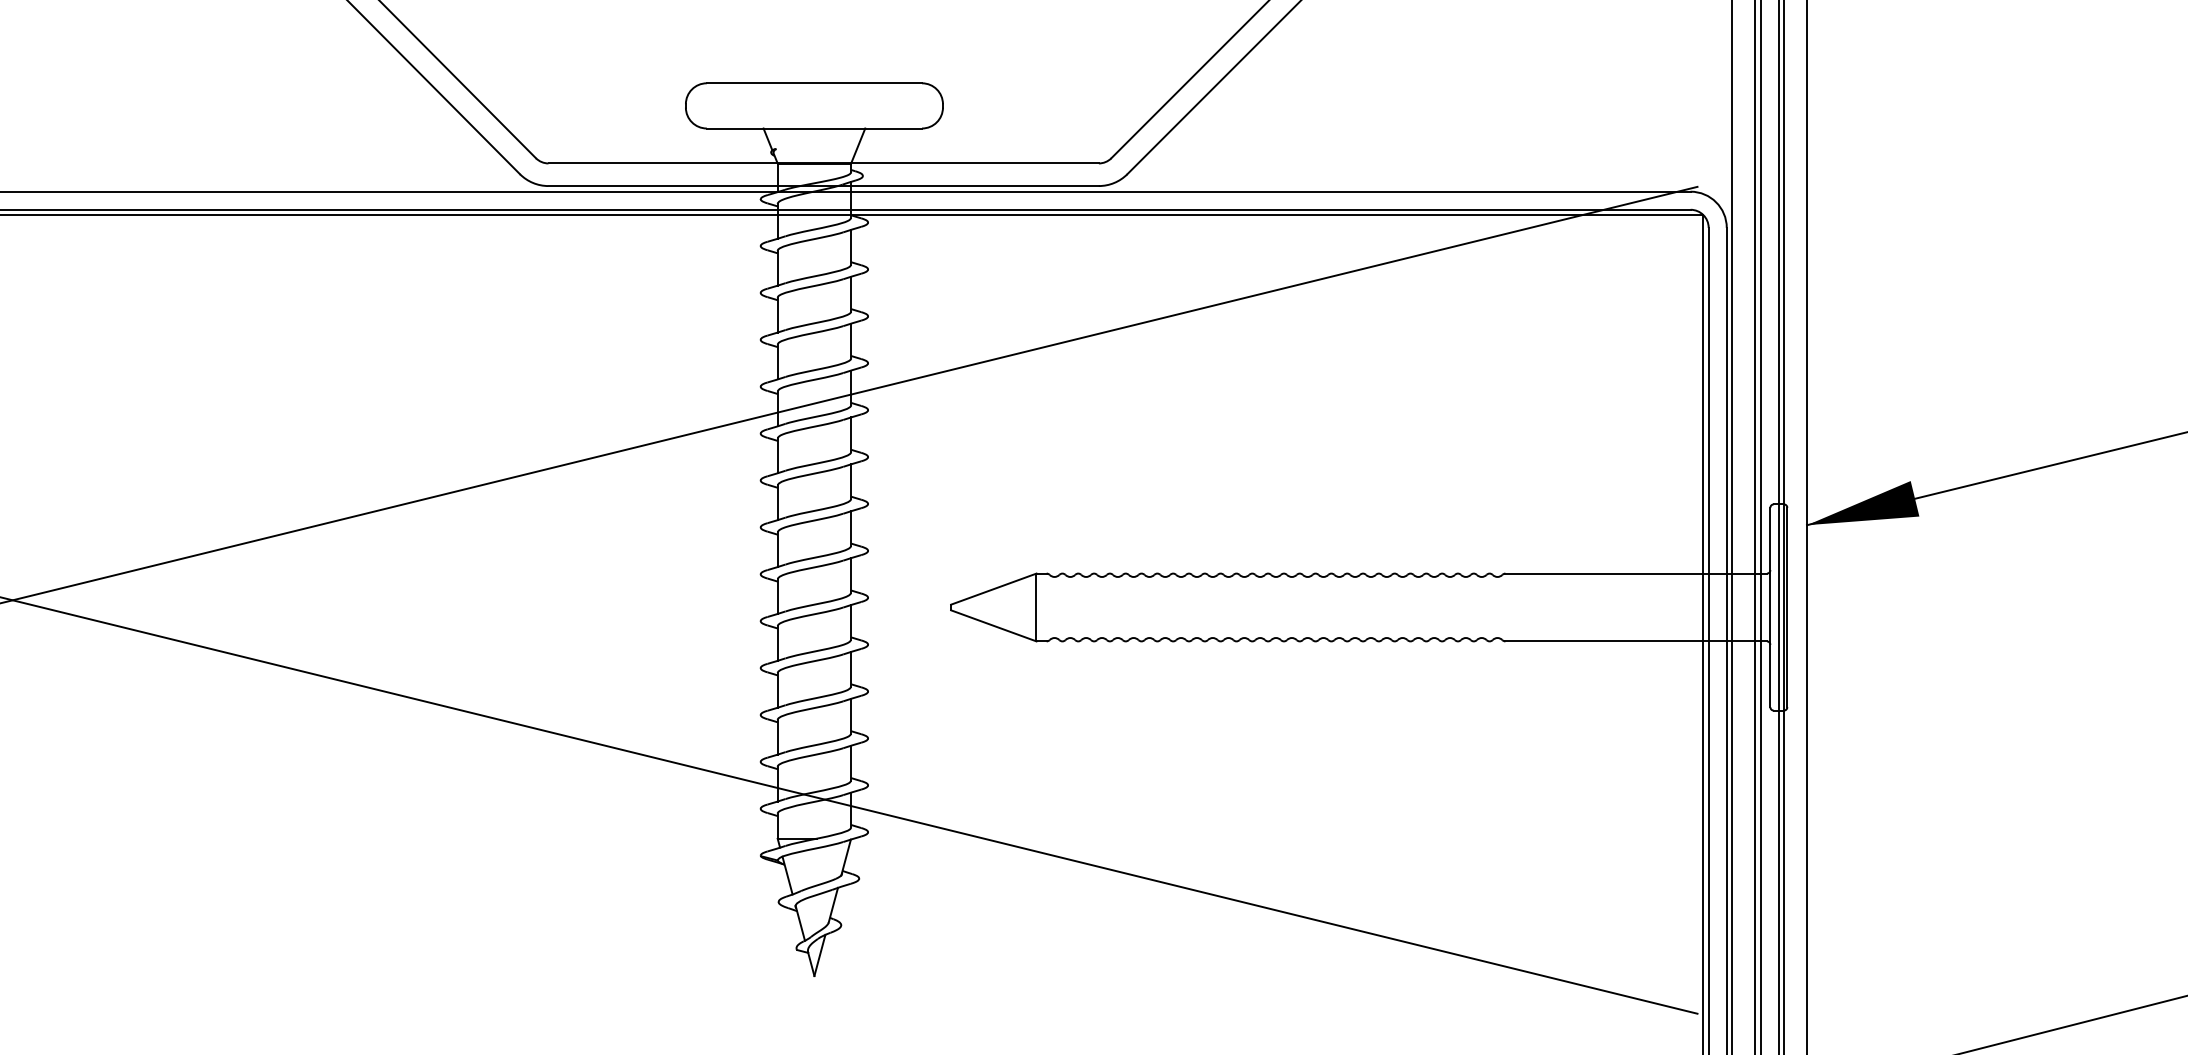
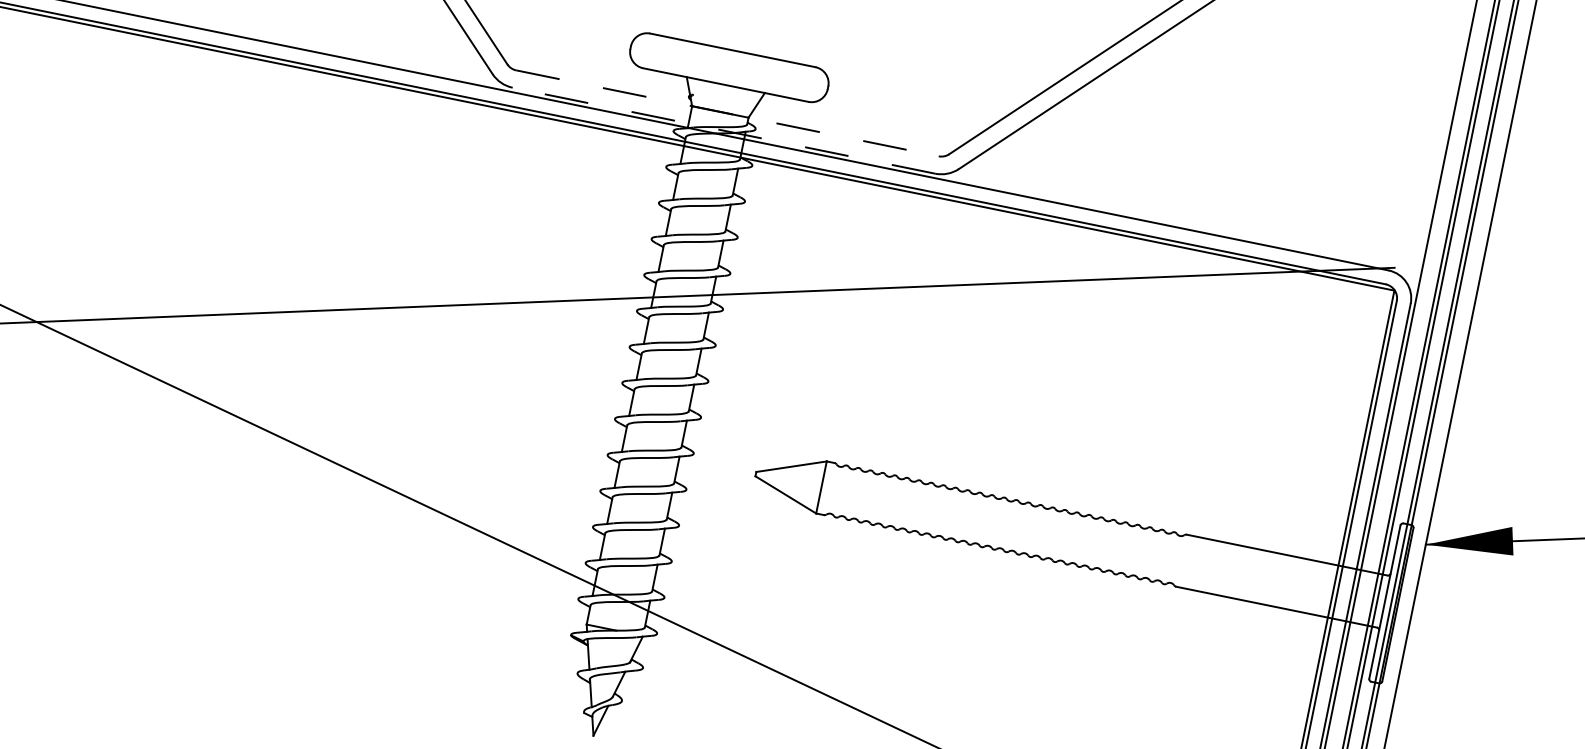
line: (824, 163) -> (728, 113), solid -> dashed
line: (823, 186) -> (723, 131), solid -> dashed

